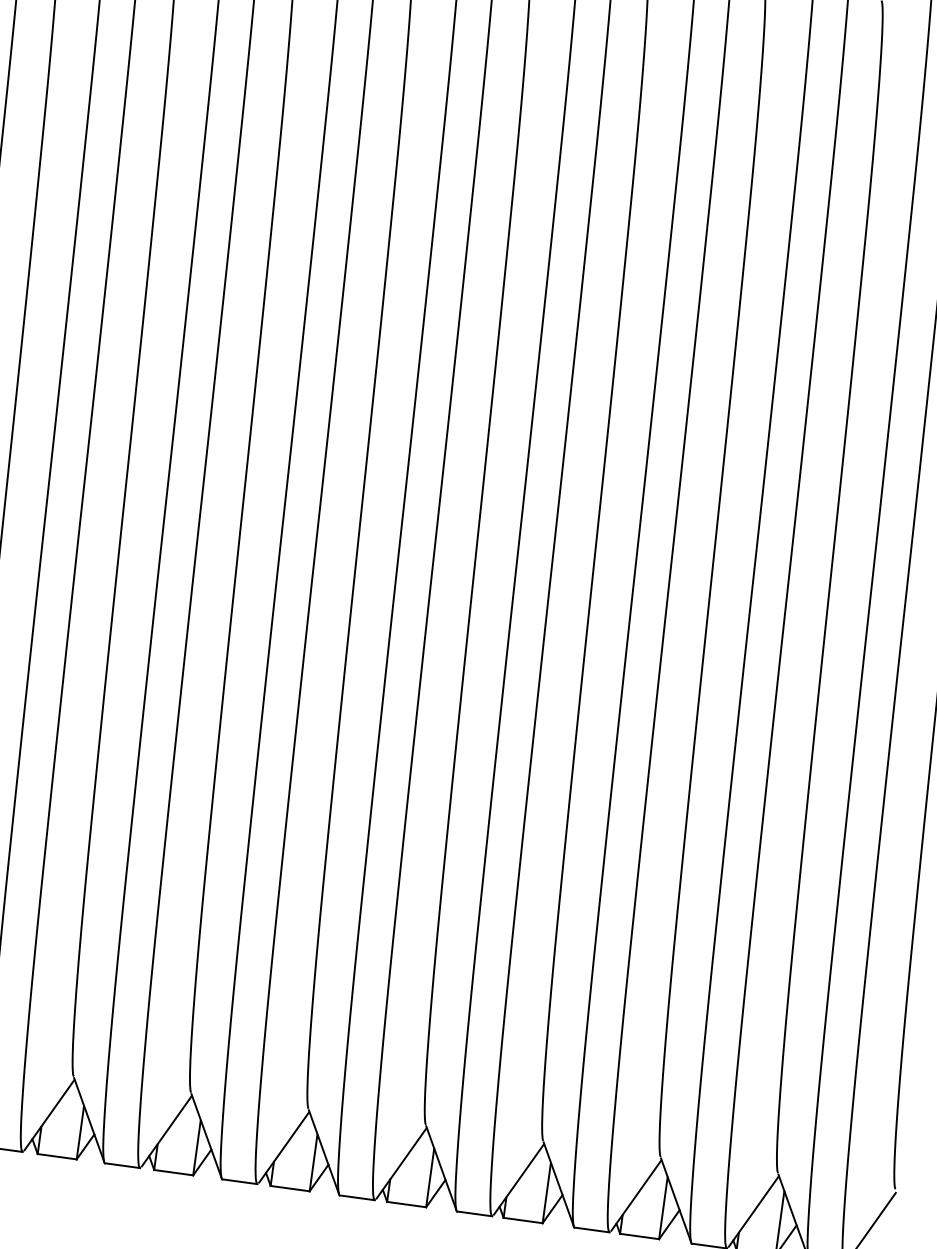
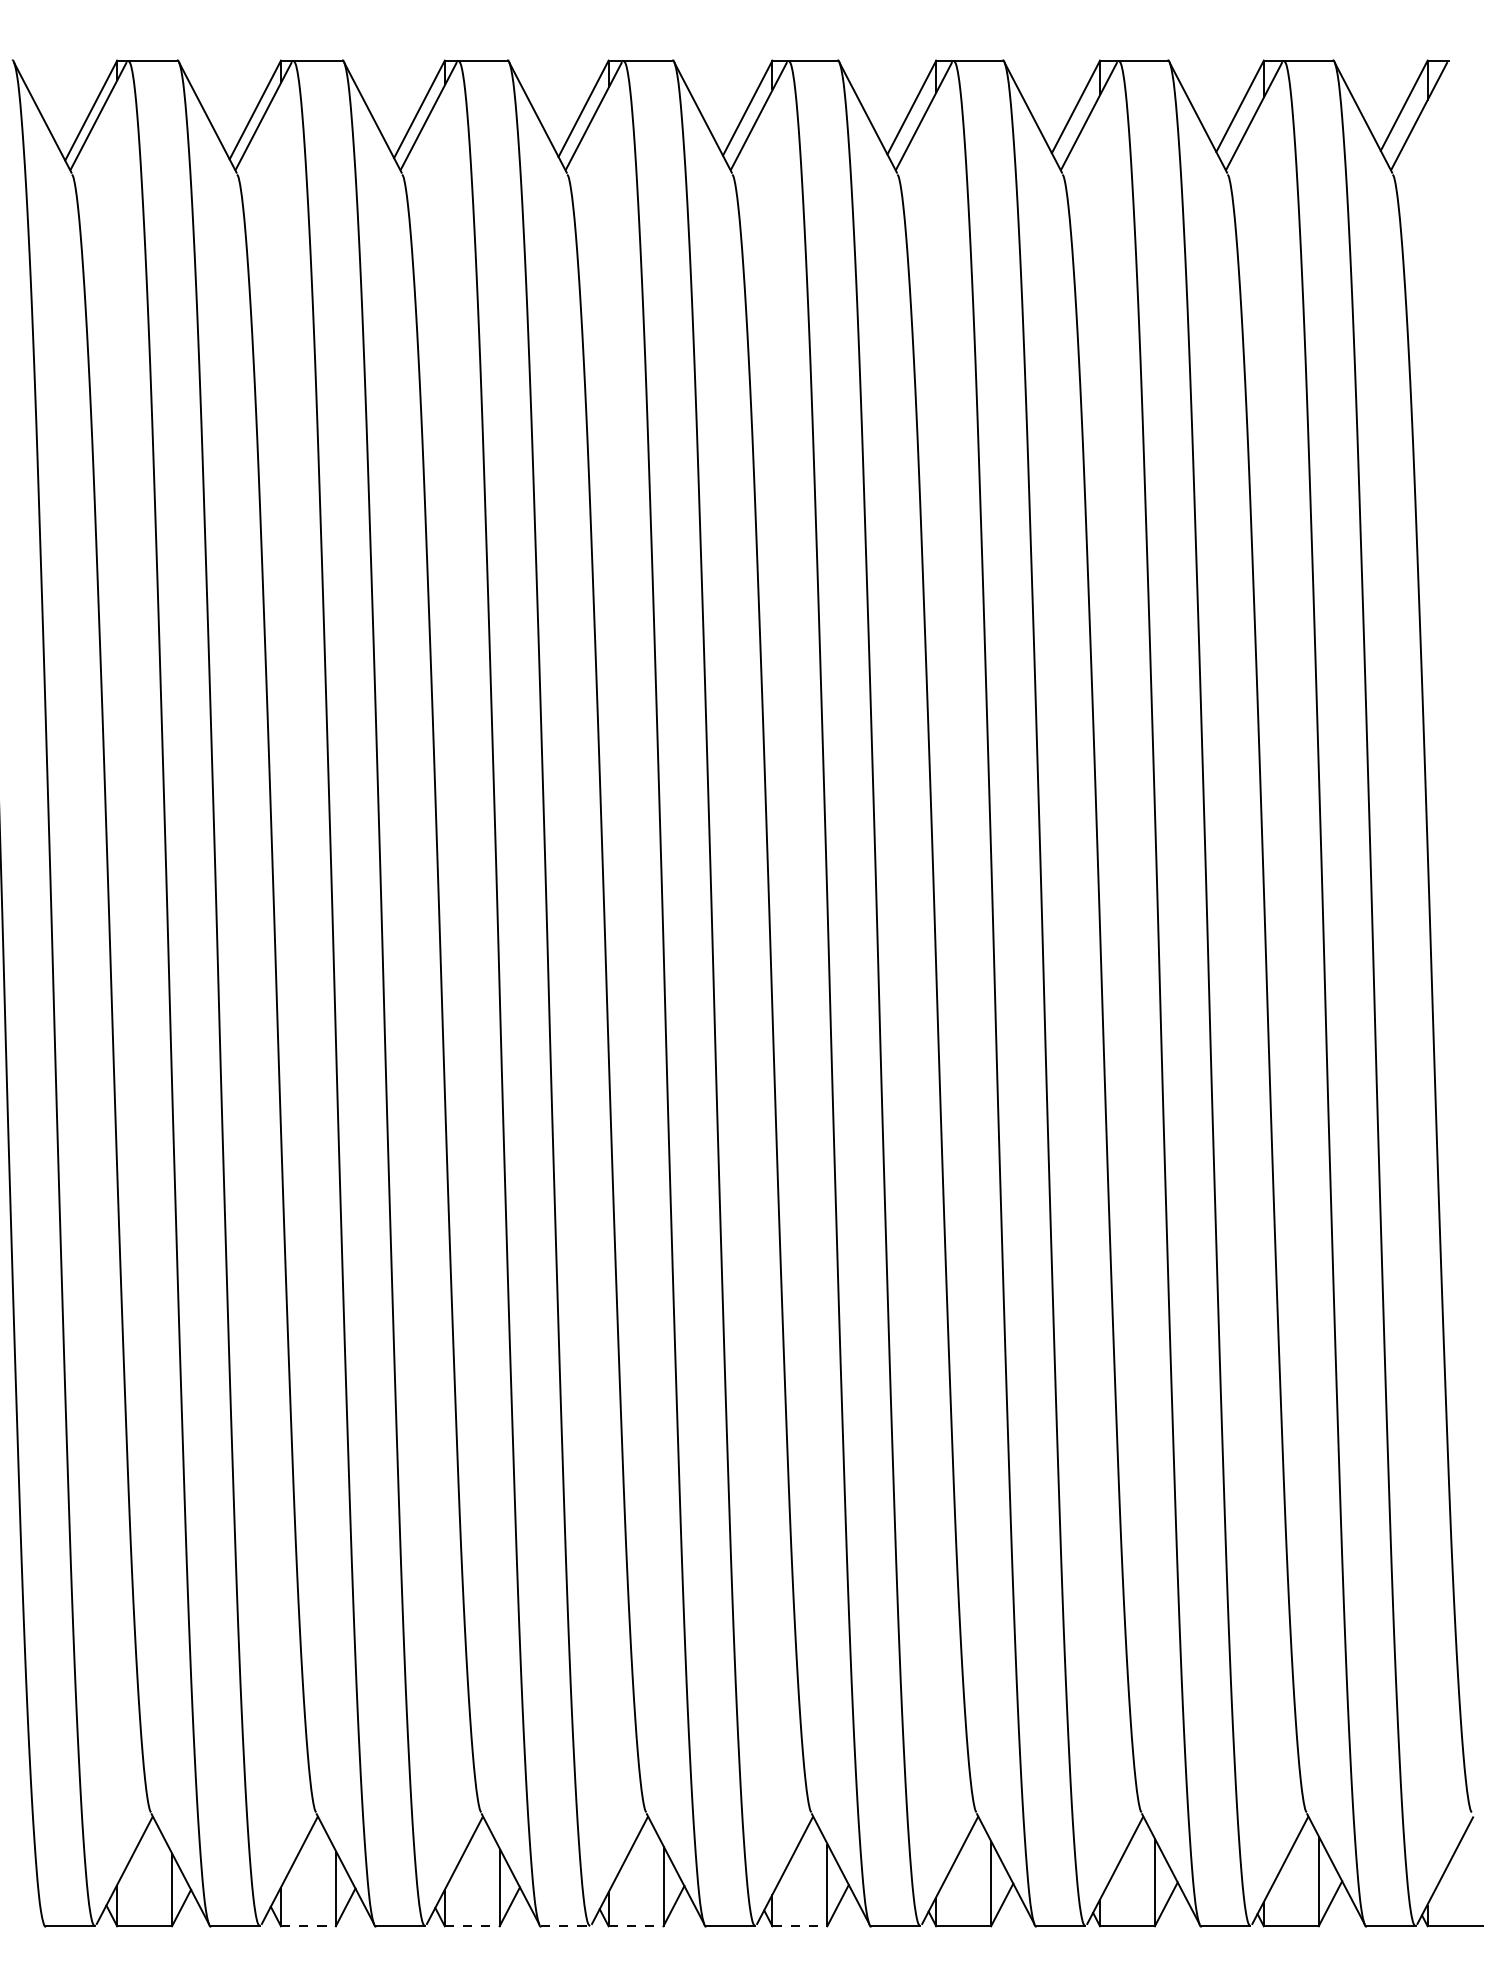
line: (57, 1156) -> (308, 1926), solid -> dashed
line: (173, 1172) -> (472, 1926), solid -> dashed
line: (239, 1181) -> (565, 1926), solid -> dashed
line: (290, 1188) -> (636, 1926), solid -> dashed
line: (407, 1204) -> (800, 1926), solid -> dashed

